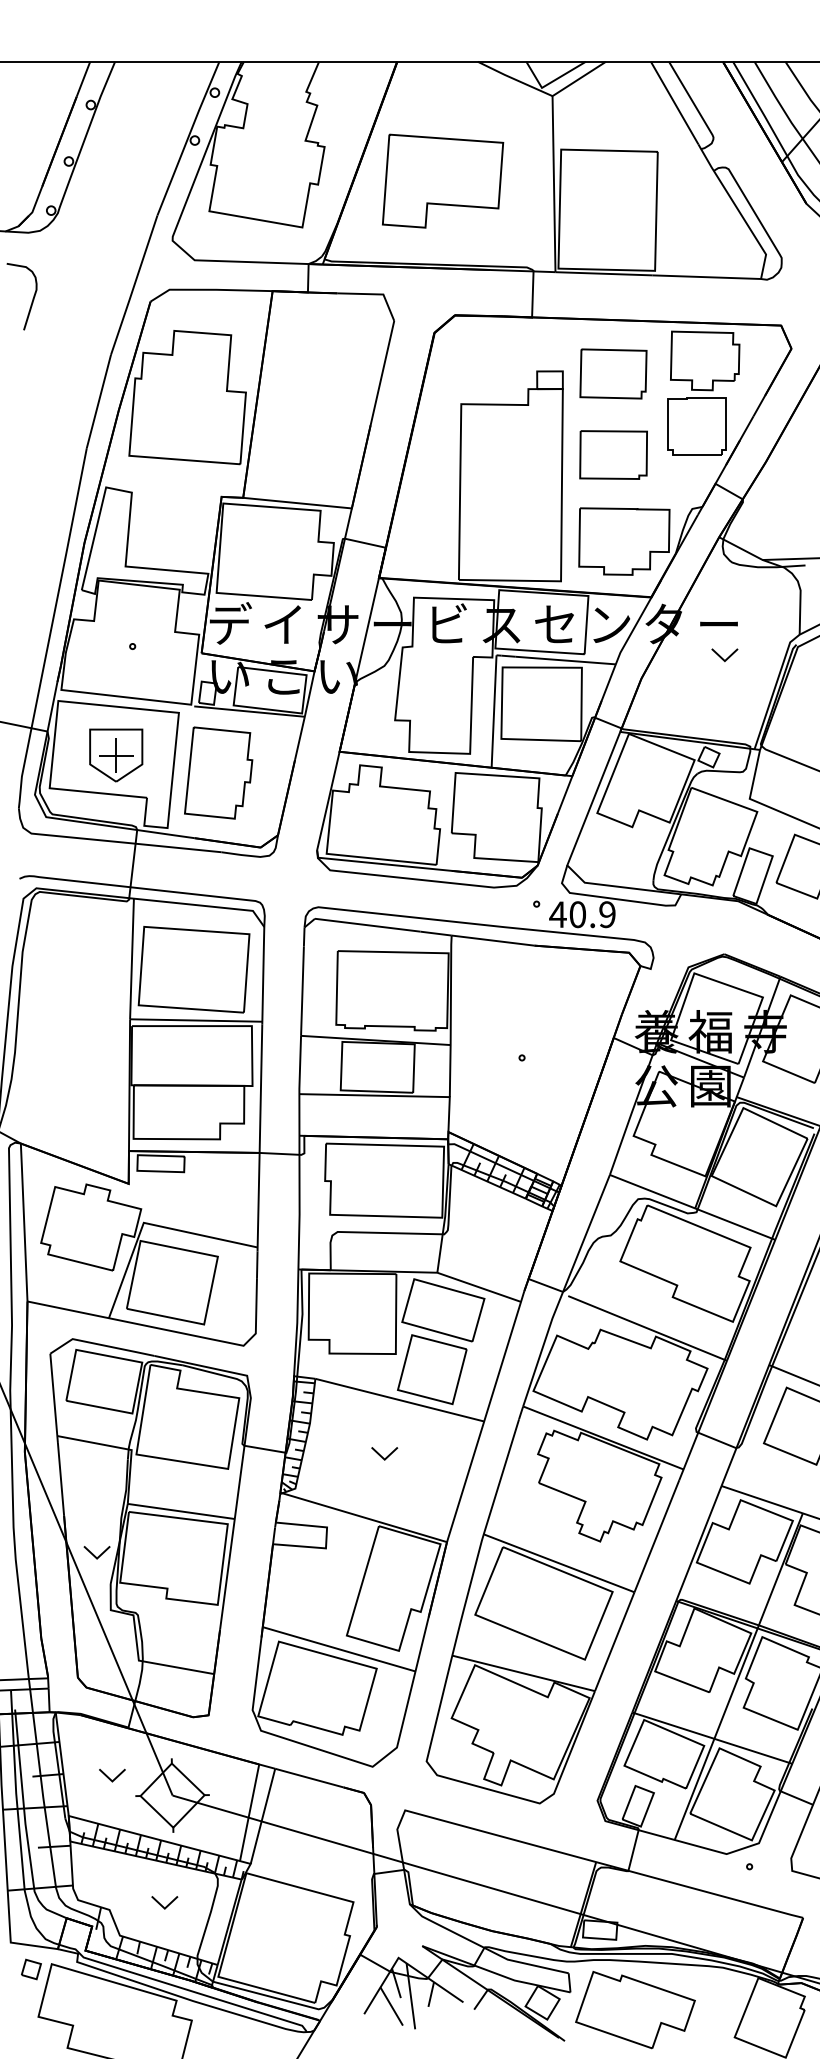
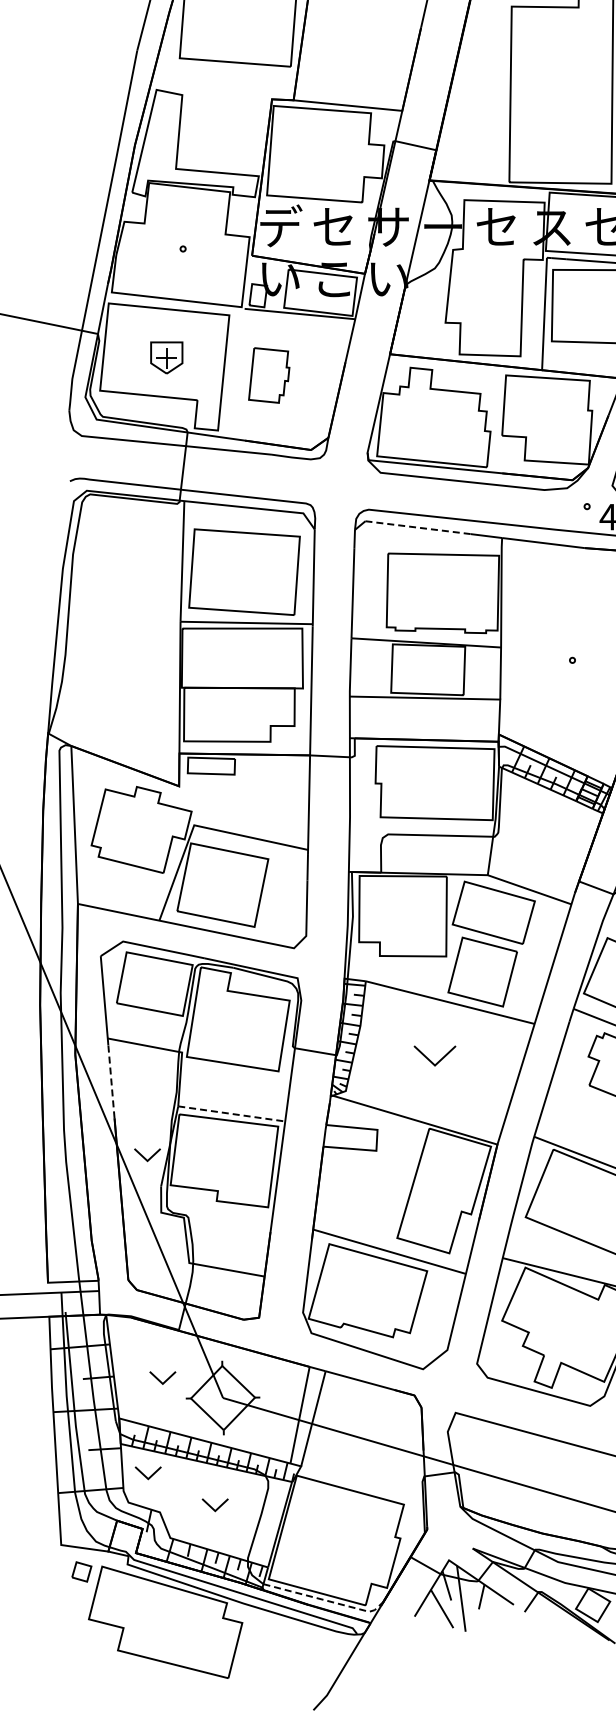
text: (446, 623) -> (496, 225), ビ -> セ
text: (282, 624) -> (332, 226), イ -> セ
part: (116, 755) -> (166, 357), size x0.6
part: (218, 772) -> (268, 374), size x0.6
line: (368, 925) -> (418, 527), solid -> dashed
part: (384, 1453) -> (434, 1055), size x1.6
line: (61, 1479) -> (111, 1081), solid -> dashed
line: (181, 1511) -> (231, 1113), solid -> dashed
part: (97, 1870) -> (147, 1472), added
line: (275, 1998) -> (325, 1600), solid -> dashed

